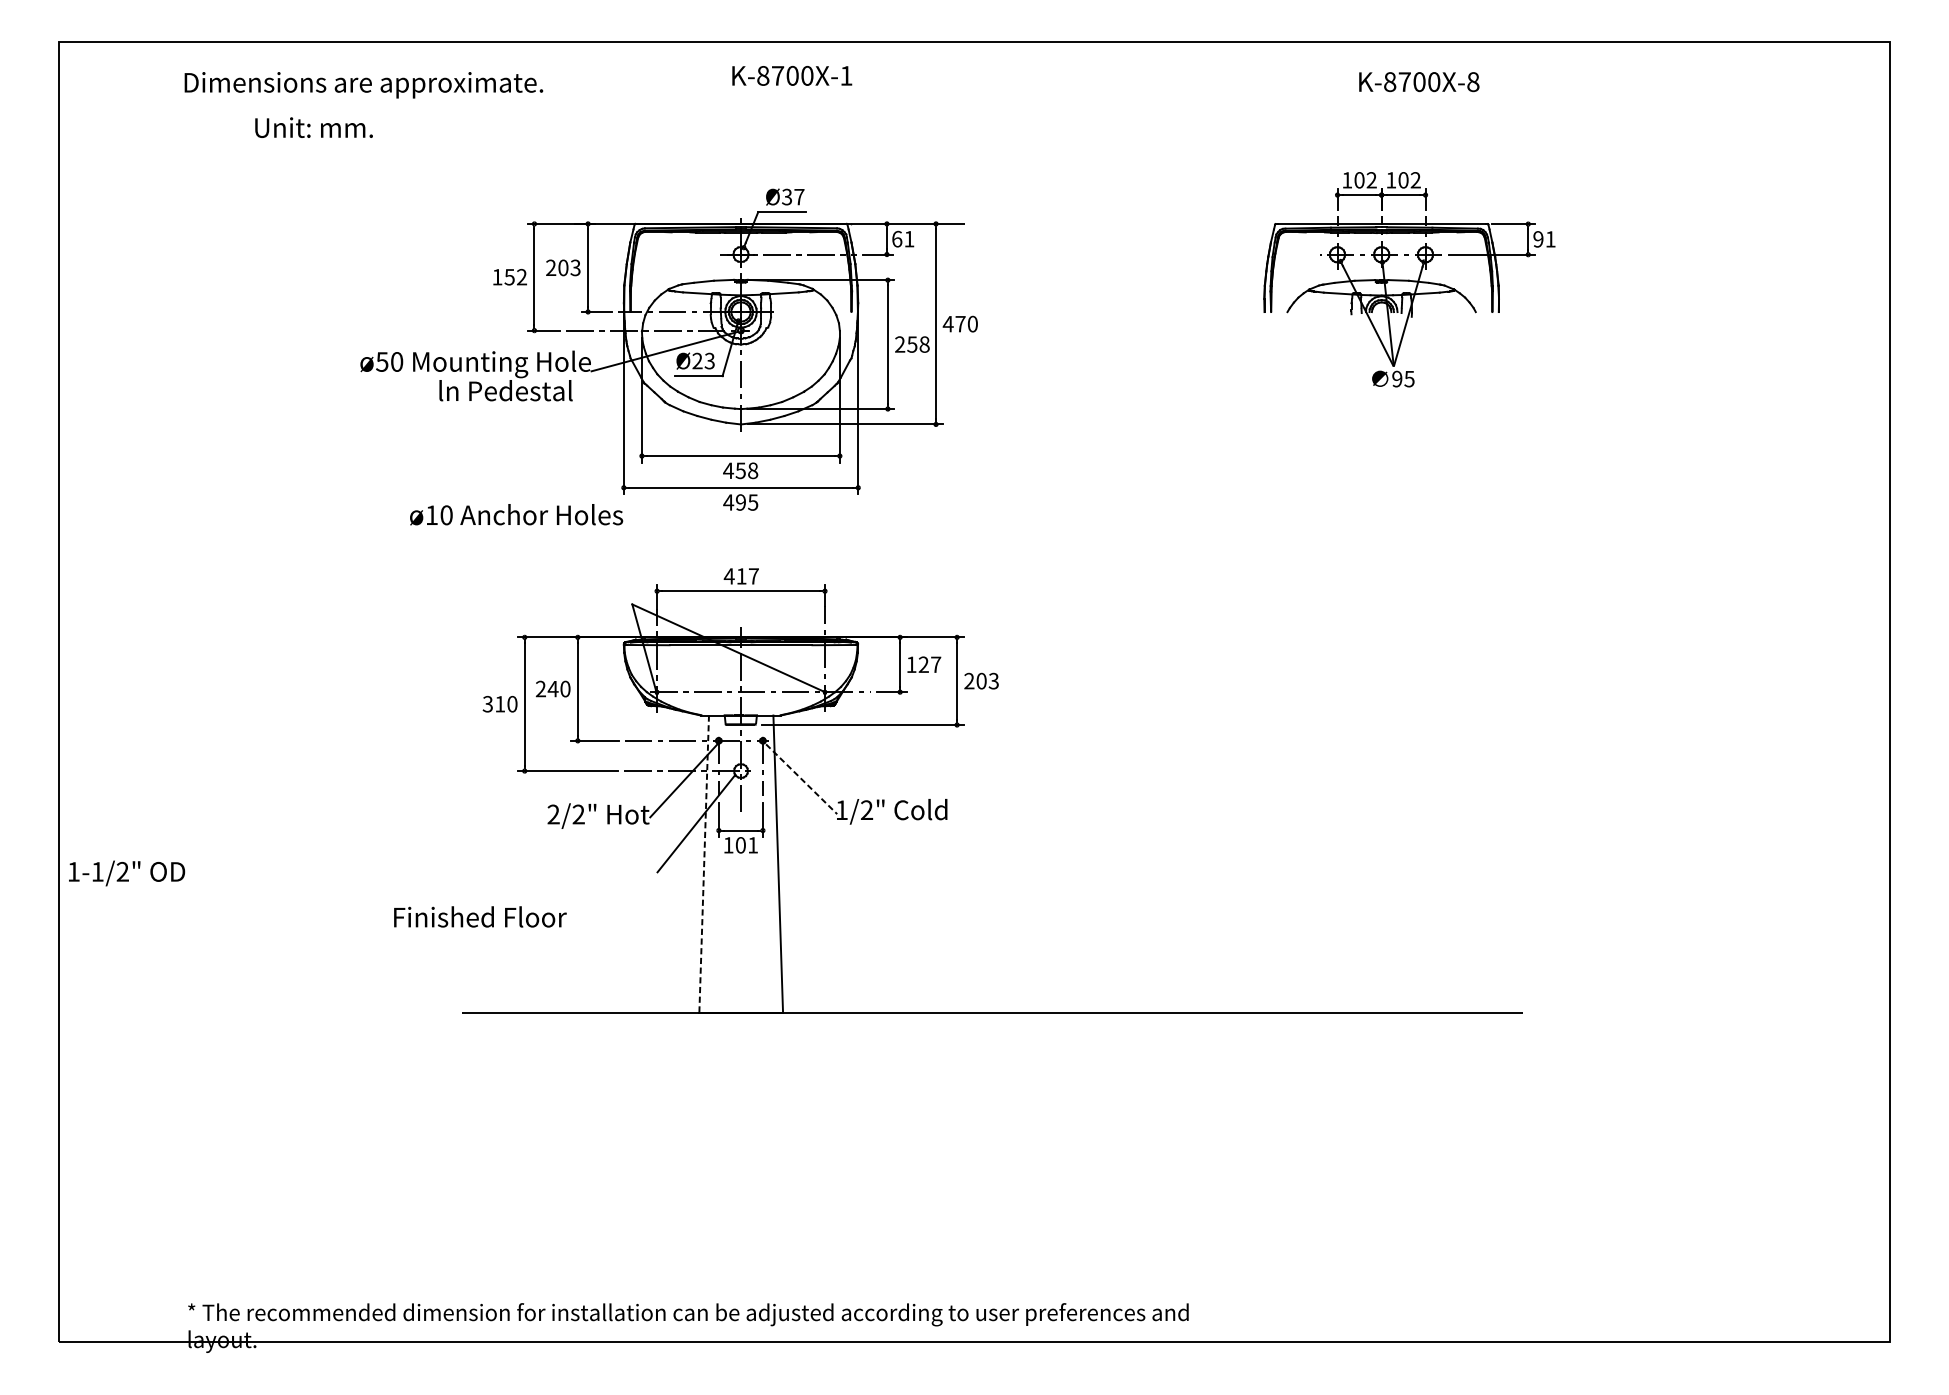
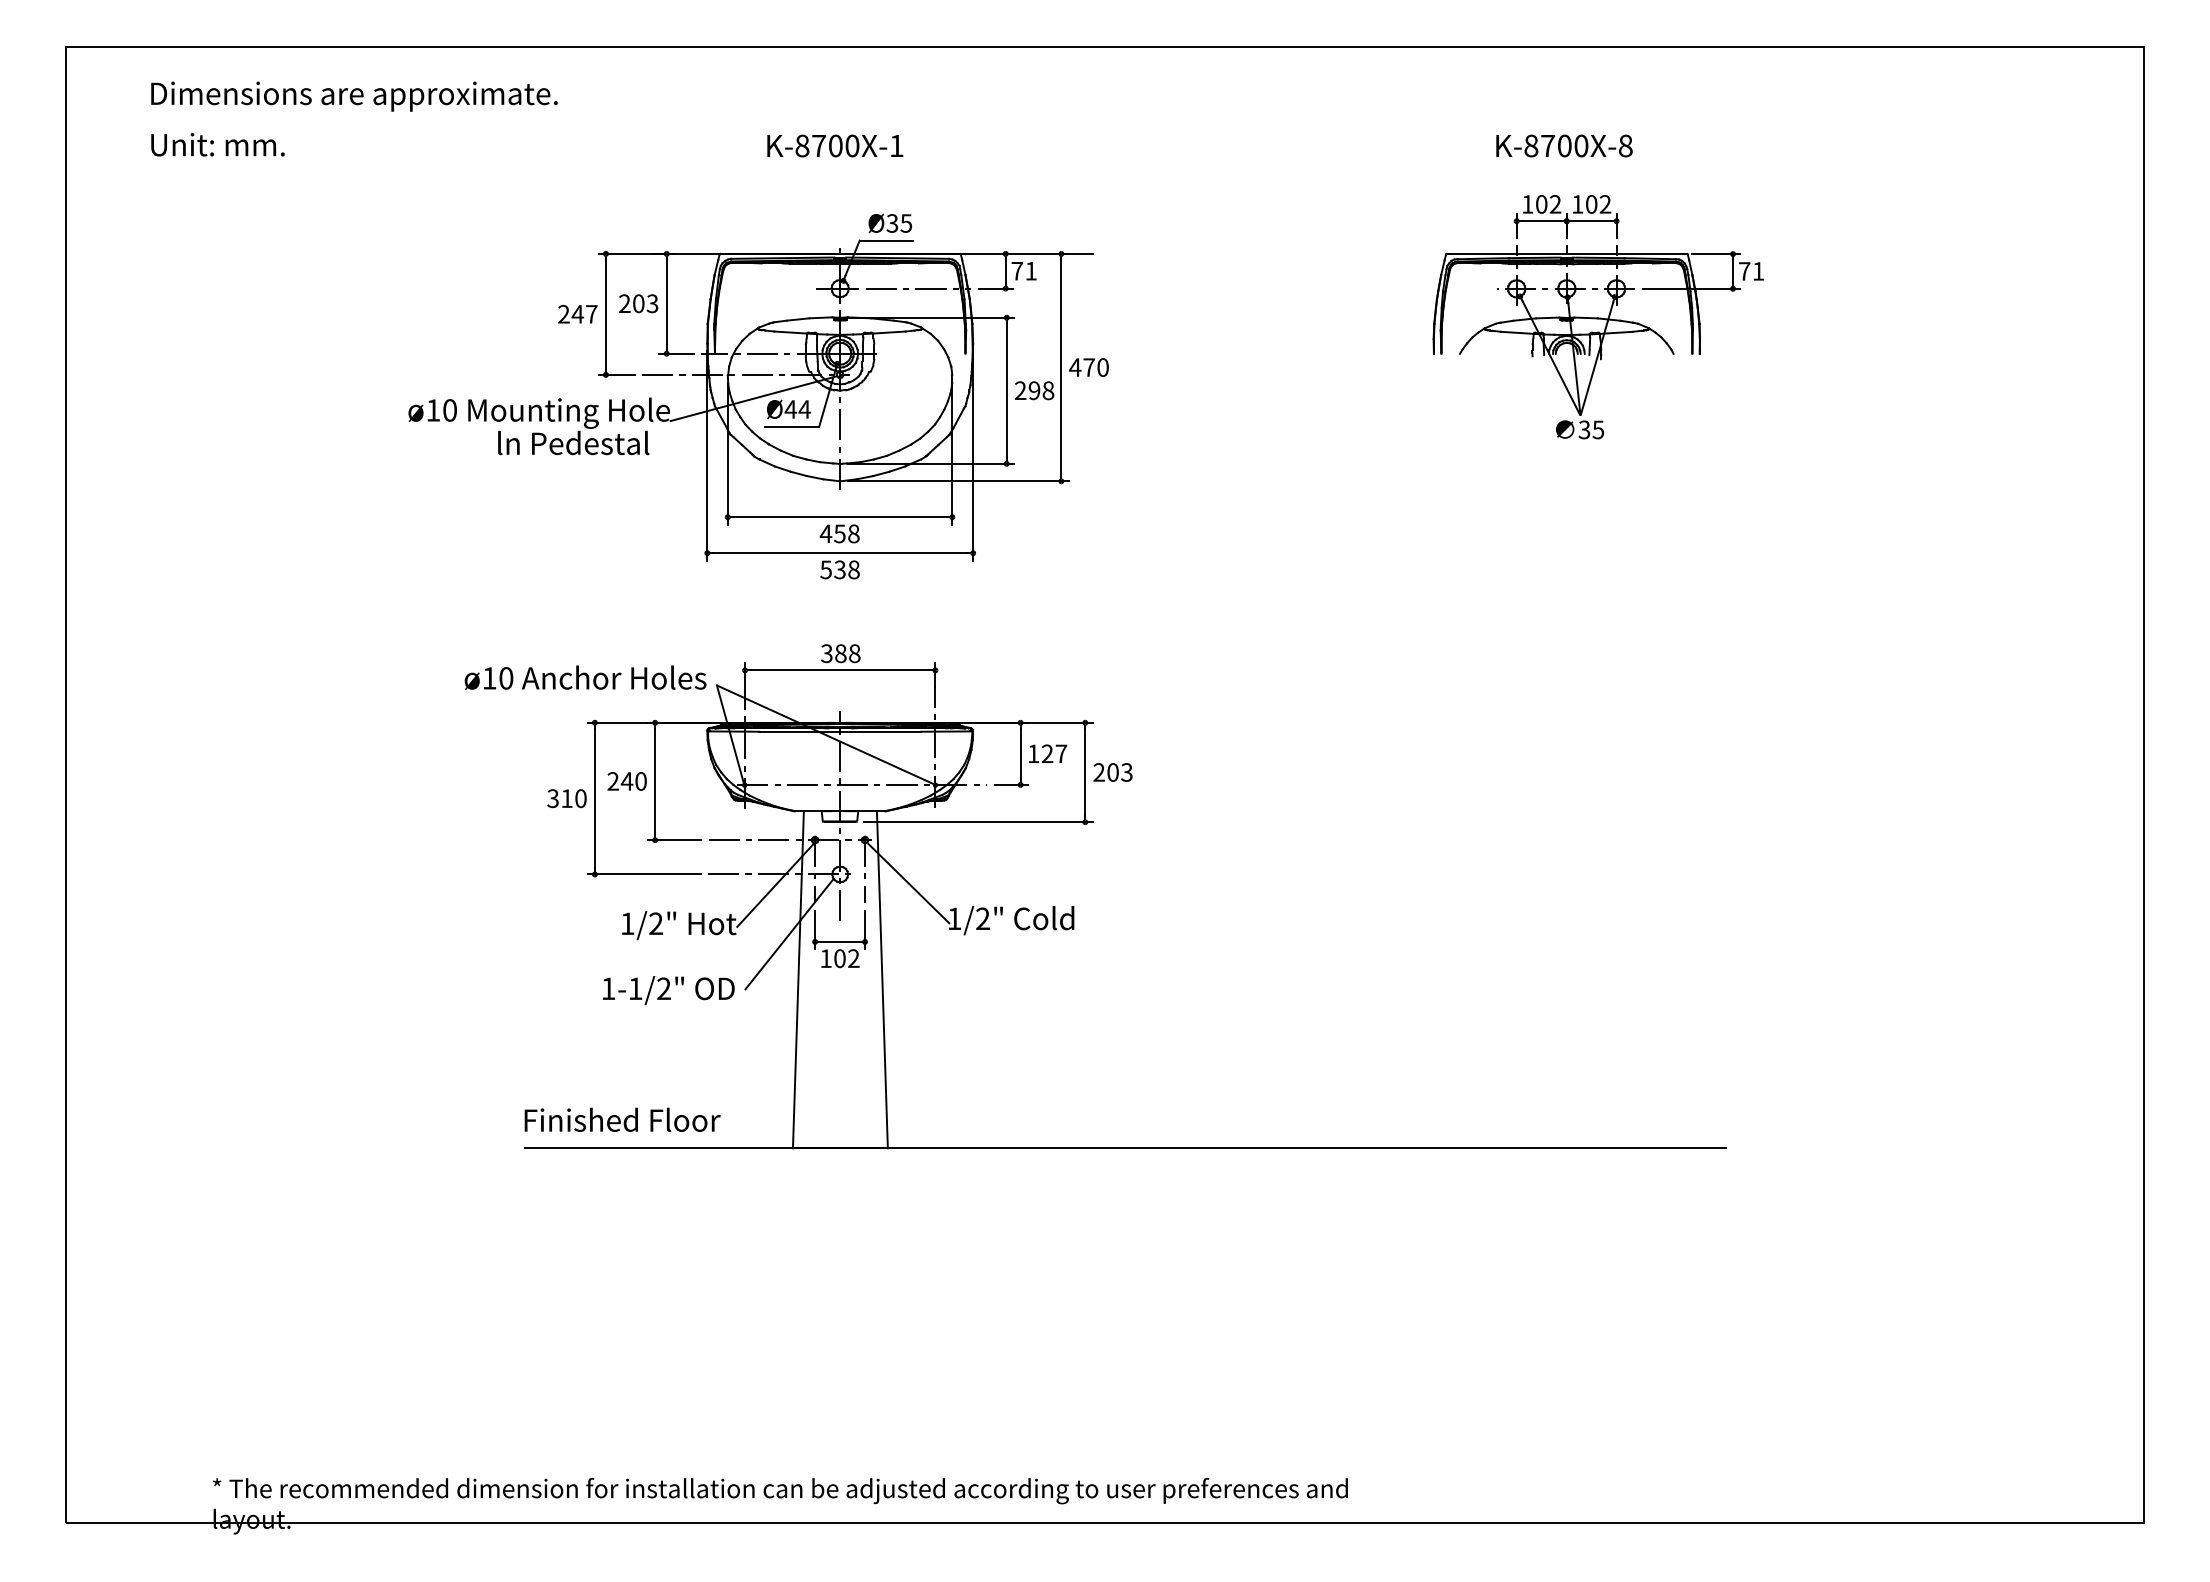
text: (792, 75) -> (835, 145), moved
text: (1419, 81) -> (1564, 145), moved
text: (363, 85) -> (354, 96), moved
text: (313, 127) -> (217, 144), moved
text: (799, 197) -> (906, 223), Ø37 -> Ø35
text: (897, 238) -> (1017, 270), 61 -> 71
text: (1538, 239) -> (1744, 271), 91 -> 71
text: (509, 276) -> (577, 313), 152 -> 247
text: (912, 344) -> (1034, 390), 258 -> 298
text: (703, 361) -> (797, 409), Ø23 -> Ø44
text: (382, 362) -> (433, 410), ø50 -> ø10
text: (1397, 378) -> (1584, 429), 95 -> 35
text: (740, 502) -> (839, 569), 495 -> 538
text: (516, 514) -> (585, 677), moved
text: (741, 576) -> (840, 653), 417 -> 388
line: (802, 779) -> (909, 884), dashed -> solid
text: (553, 814) -> (627, 923), 2/2" -> 1/2"
text: (752, 845) -> (853, 958), 101 -> 102
line: (704, 863) -> (798, 979), dashed -> solid
text: (126, 873) -> (668, 990), moved
text: (480, 916) -> (622, 1119), moved

